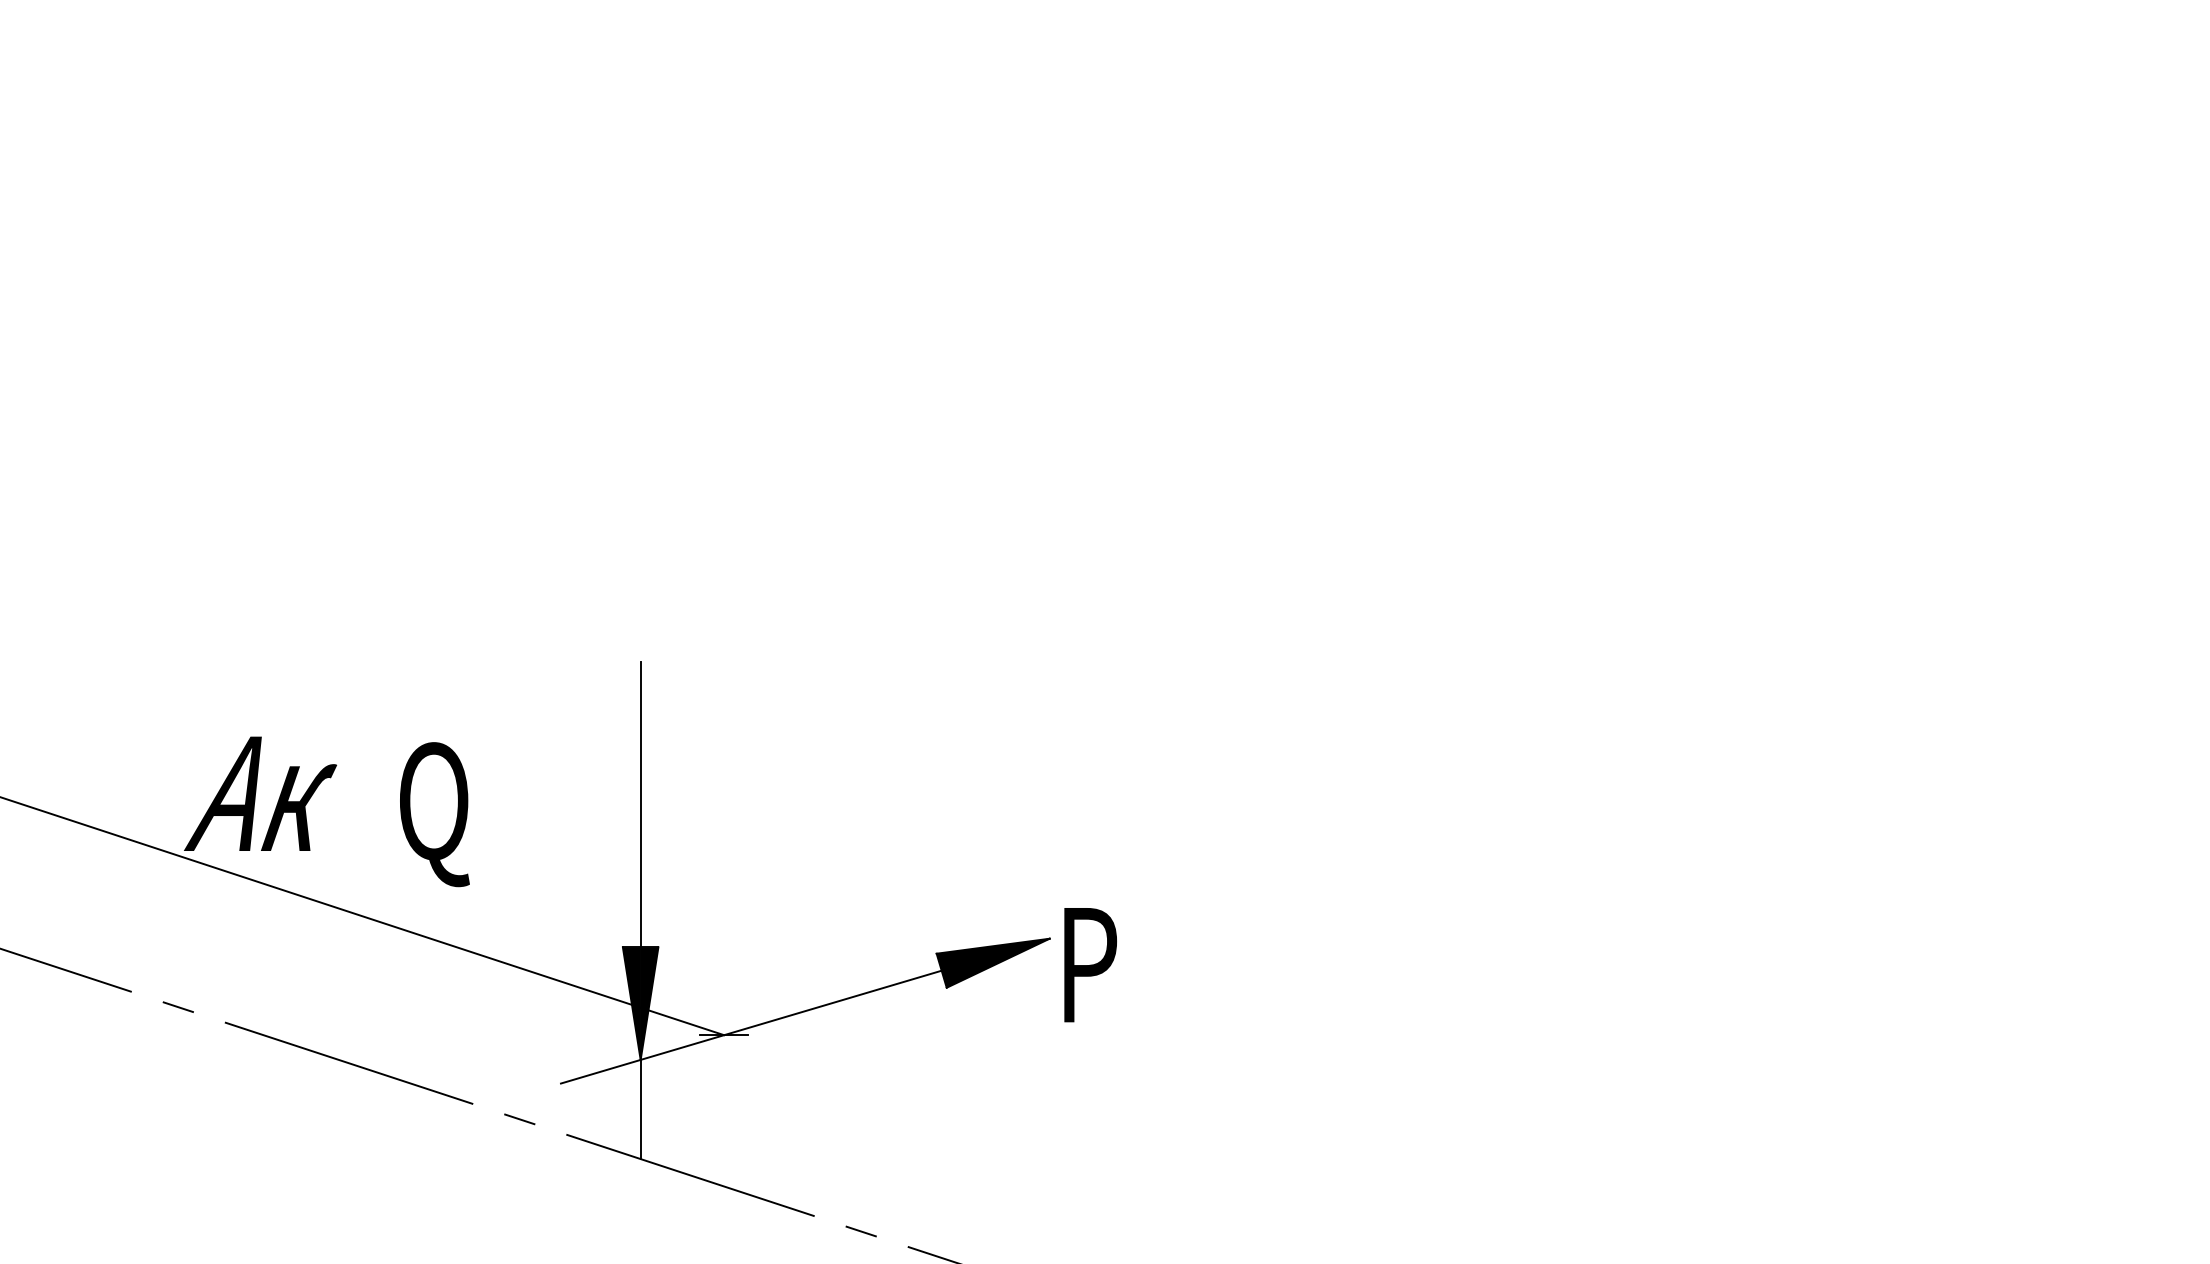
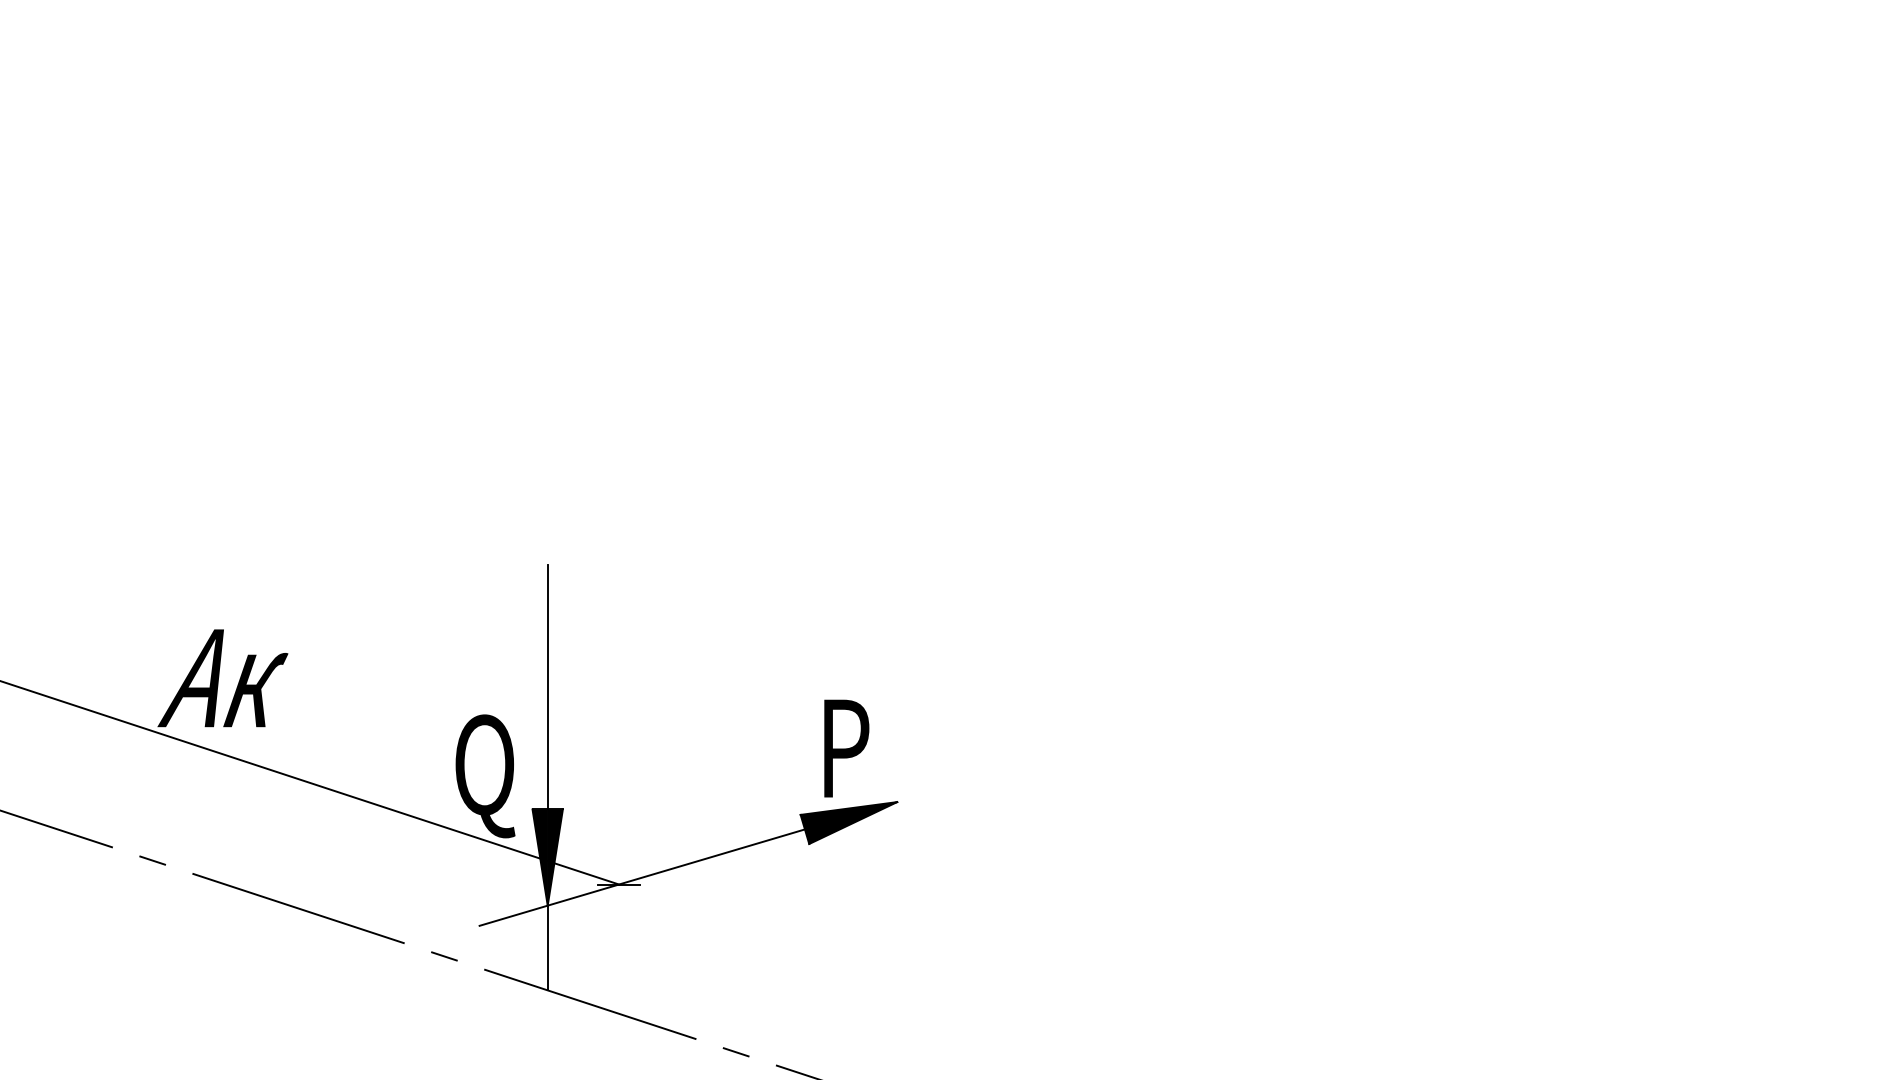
text: (434, 814) -> (485, 776), moved
text: (1090, 965) -> (846, 748), moved

